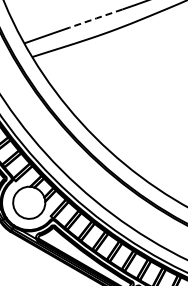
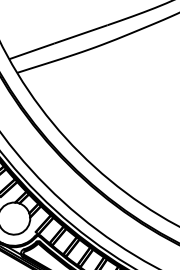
line: (96, 18) -> (81, 34), dashed -> solid

